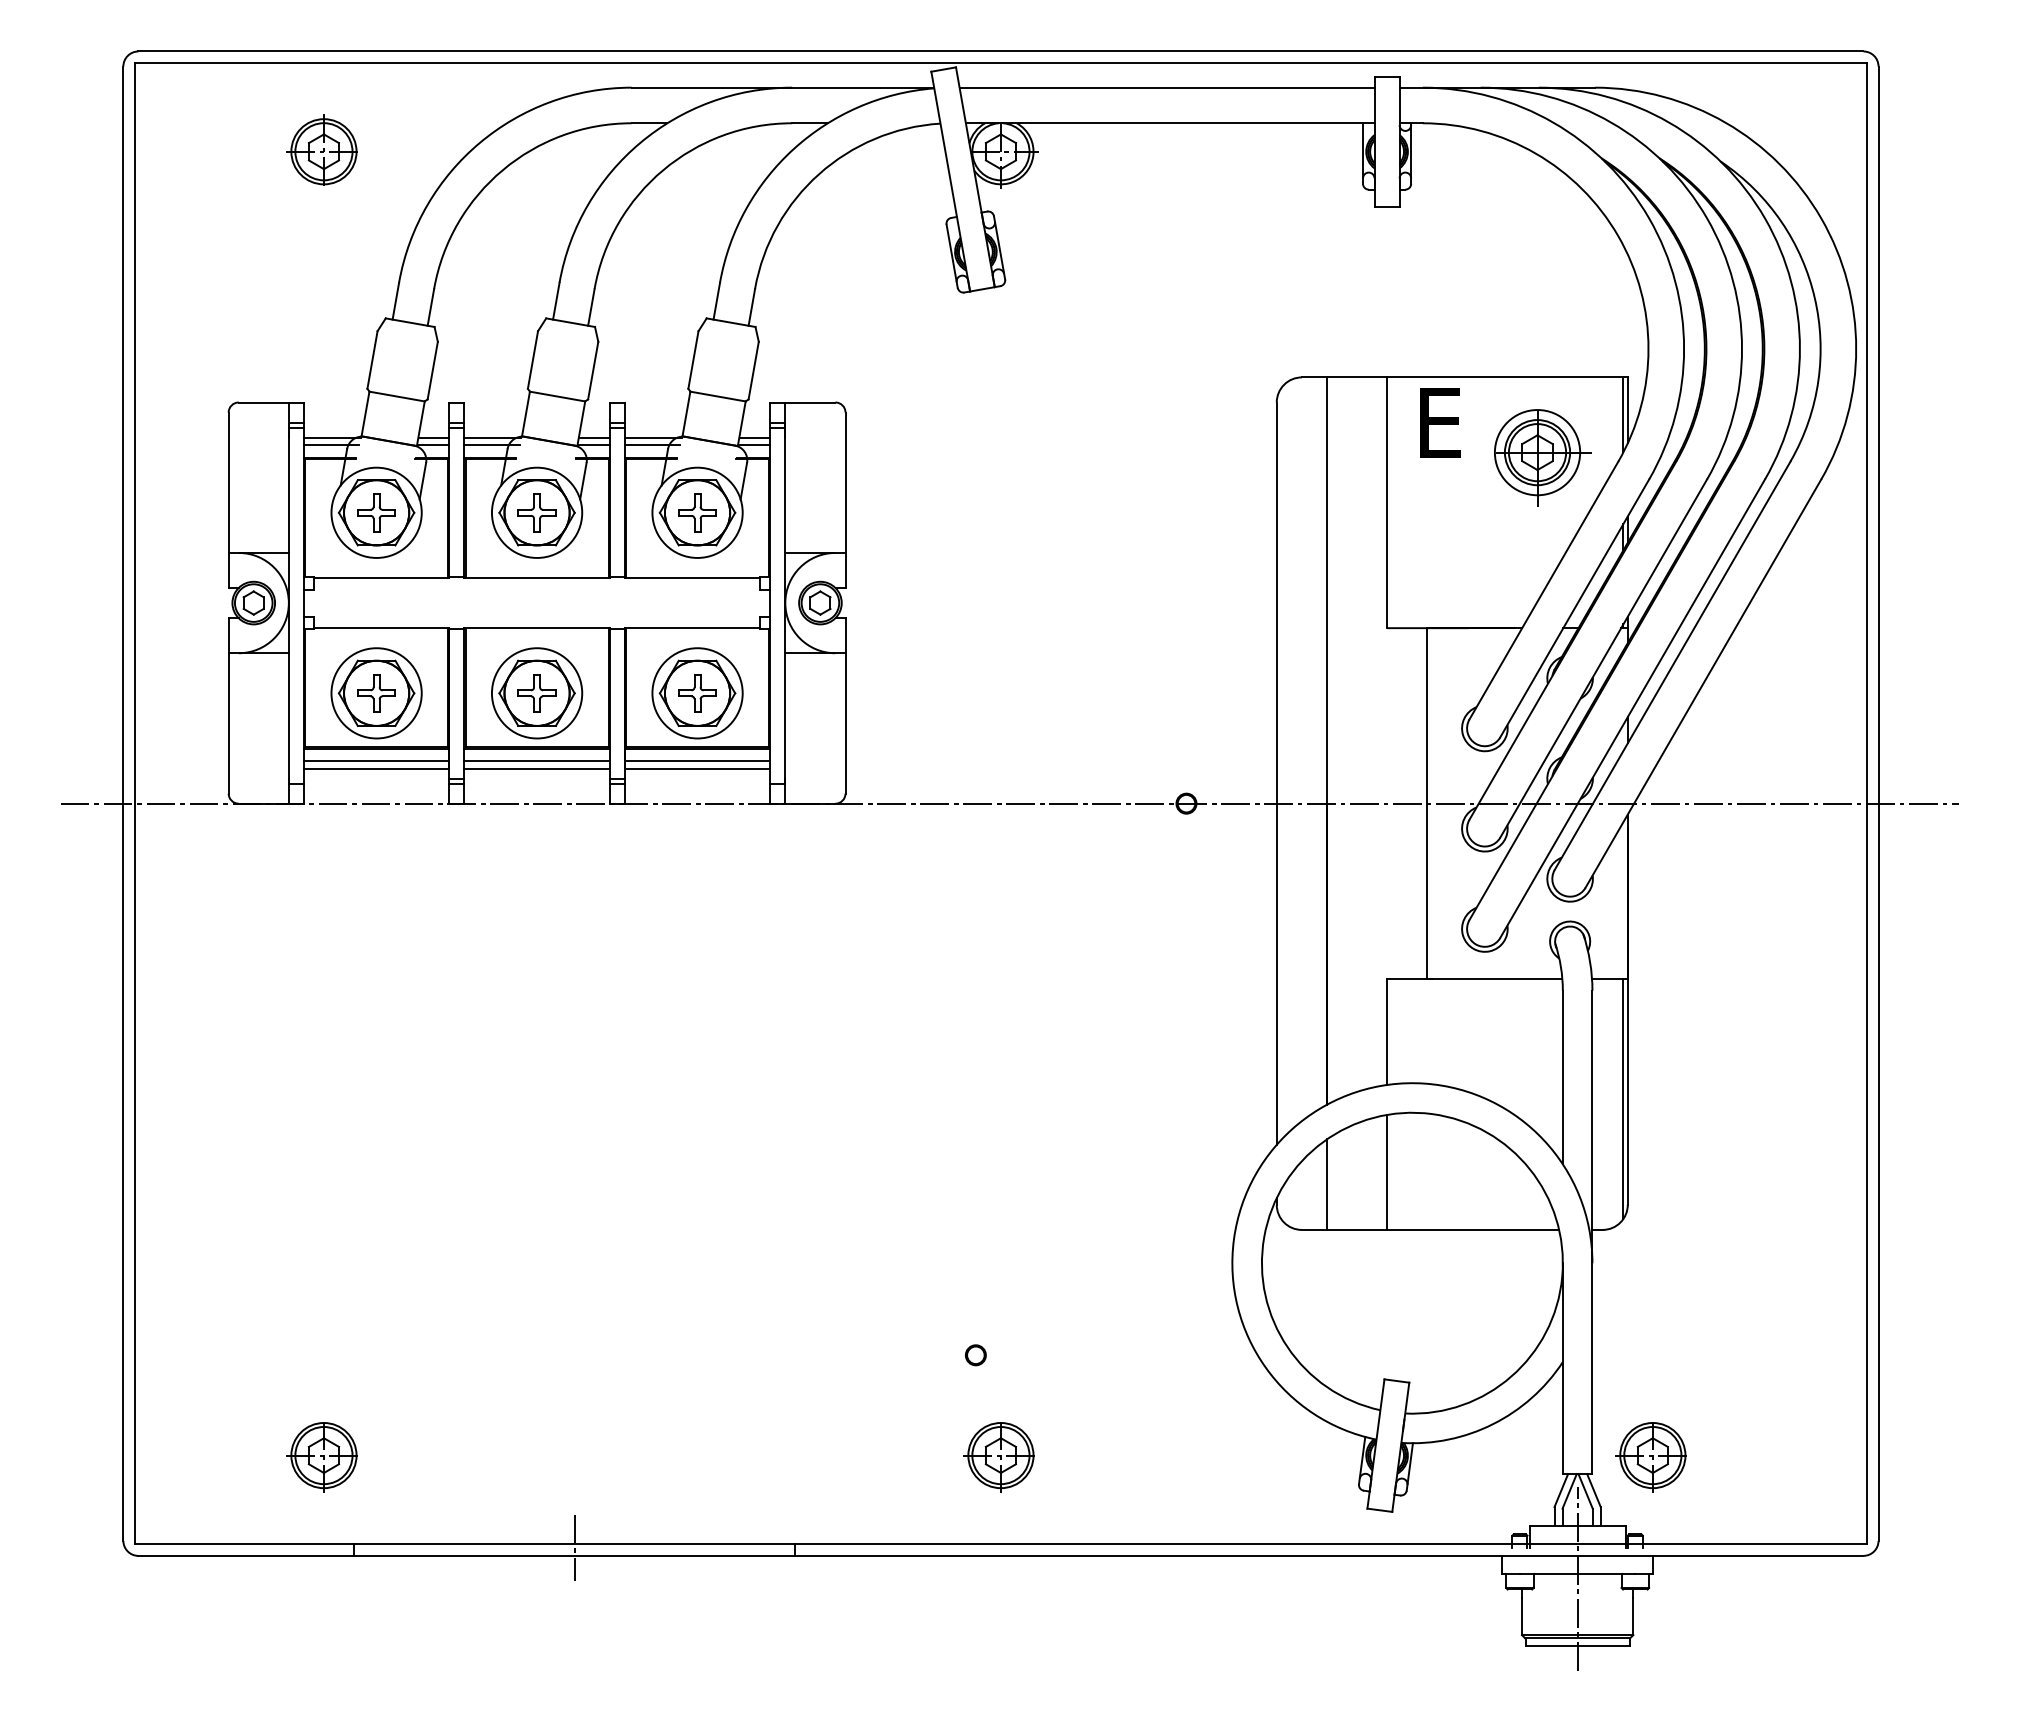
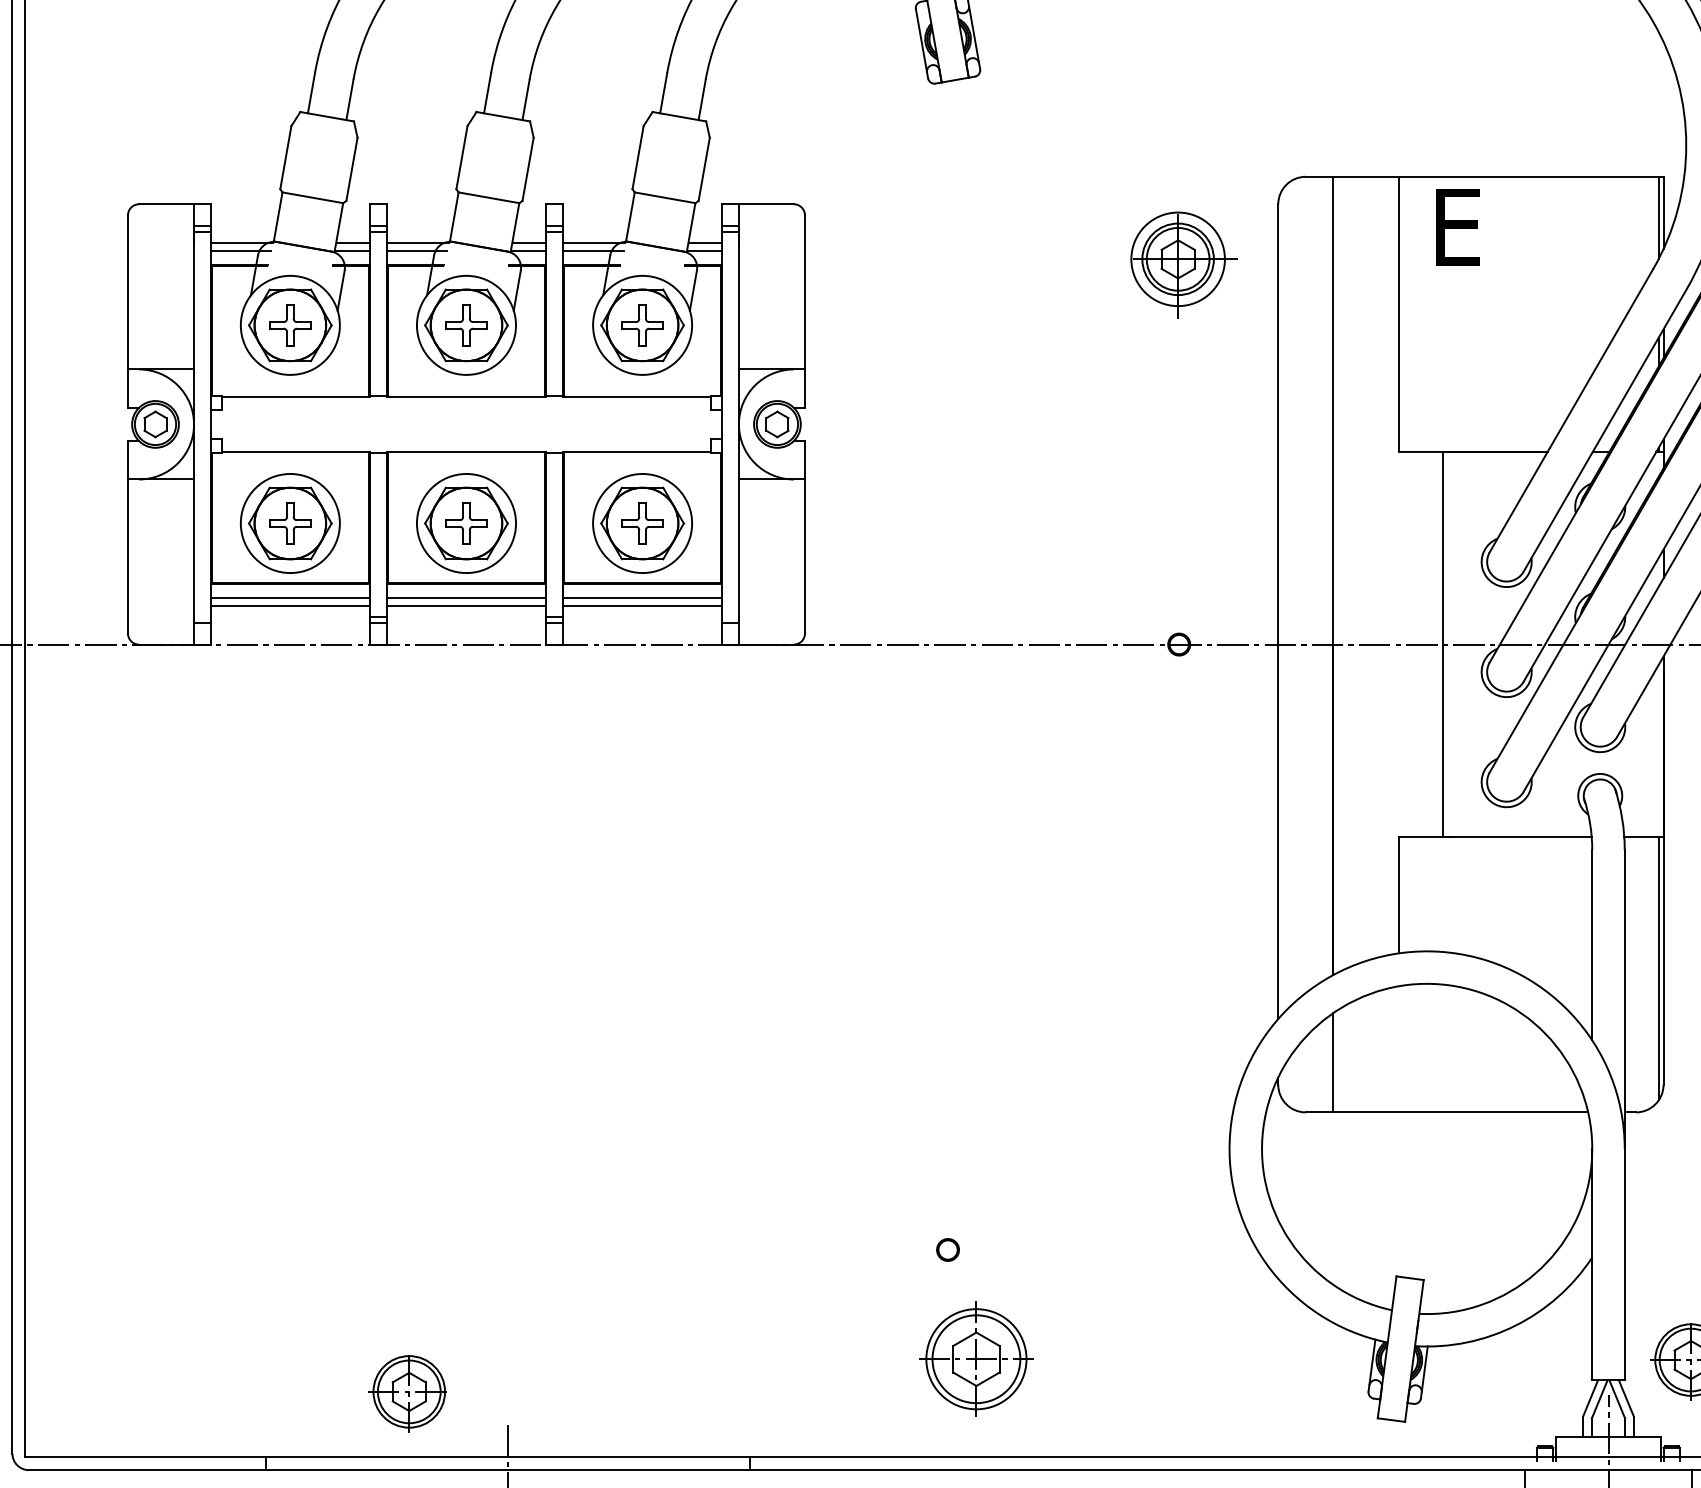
part: (1542, 457) -> (1183, 264), moved
line: (1387, 1171) -> (1399, 1048), removed
part: (321, 1457) -> (406, 1393), moved
part: (998, 1457) -> (972, 1362), size x1.4

